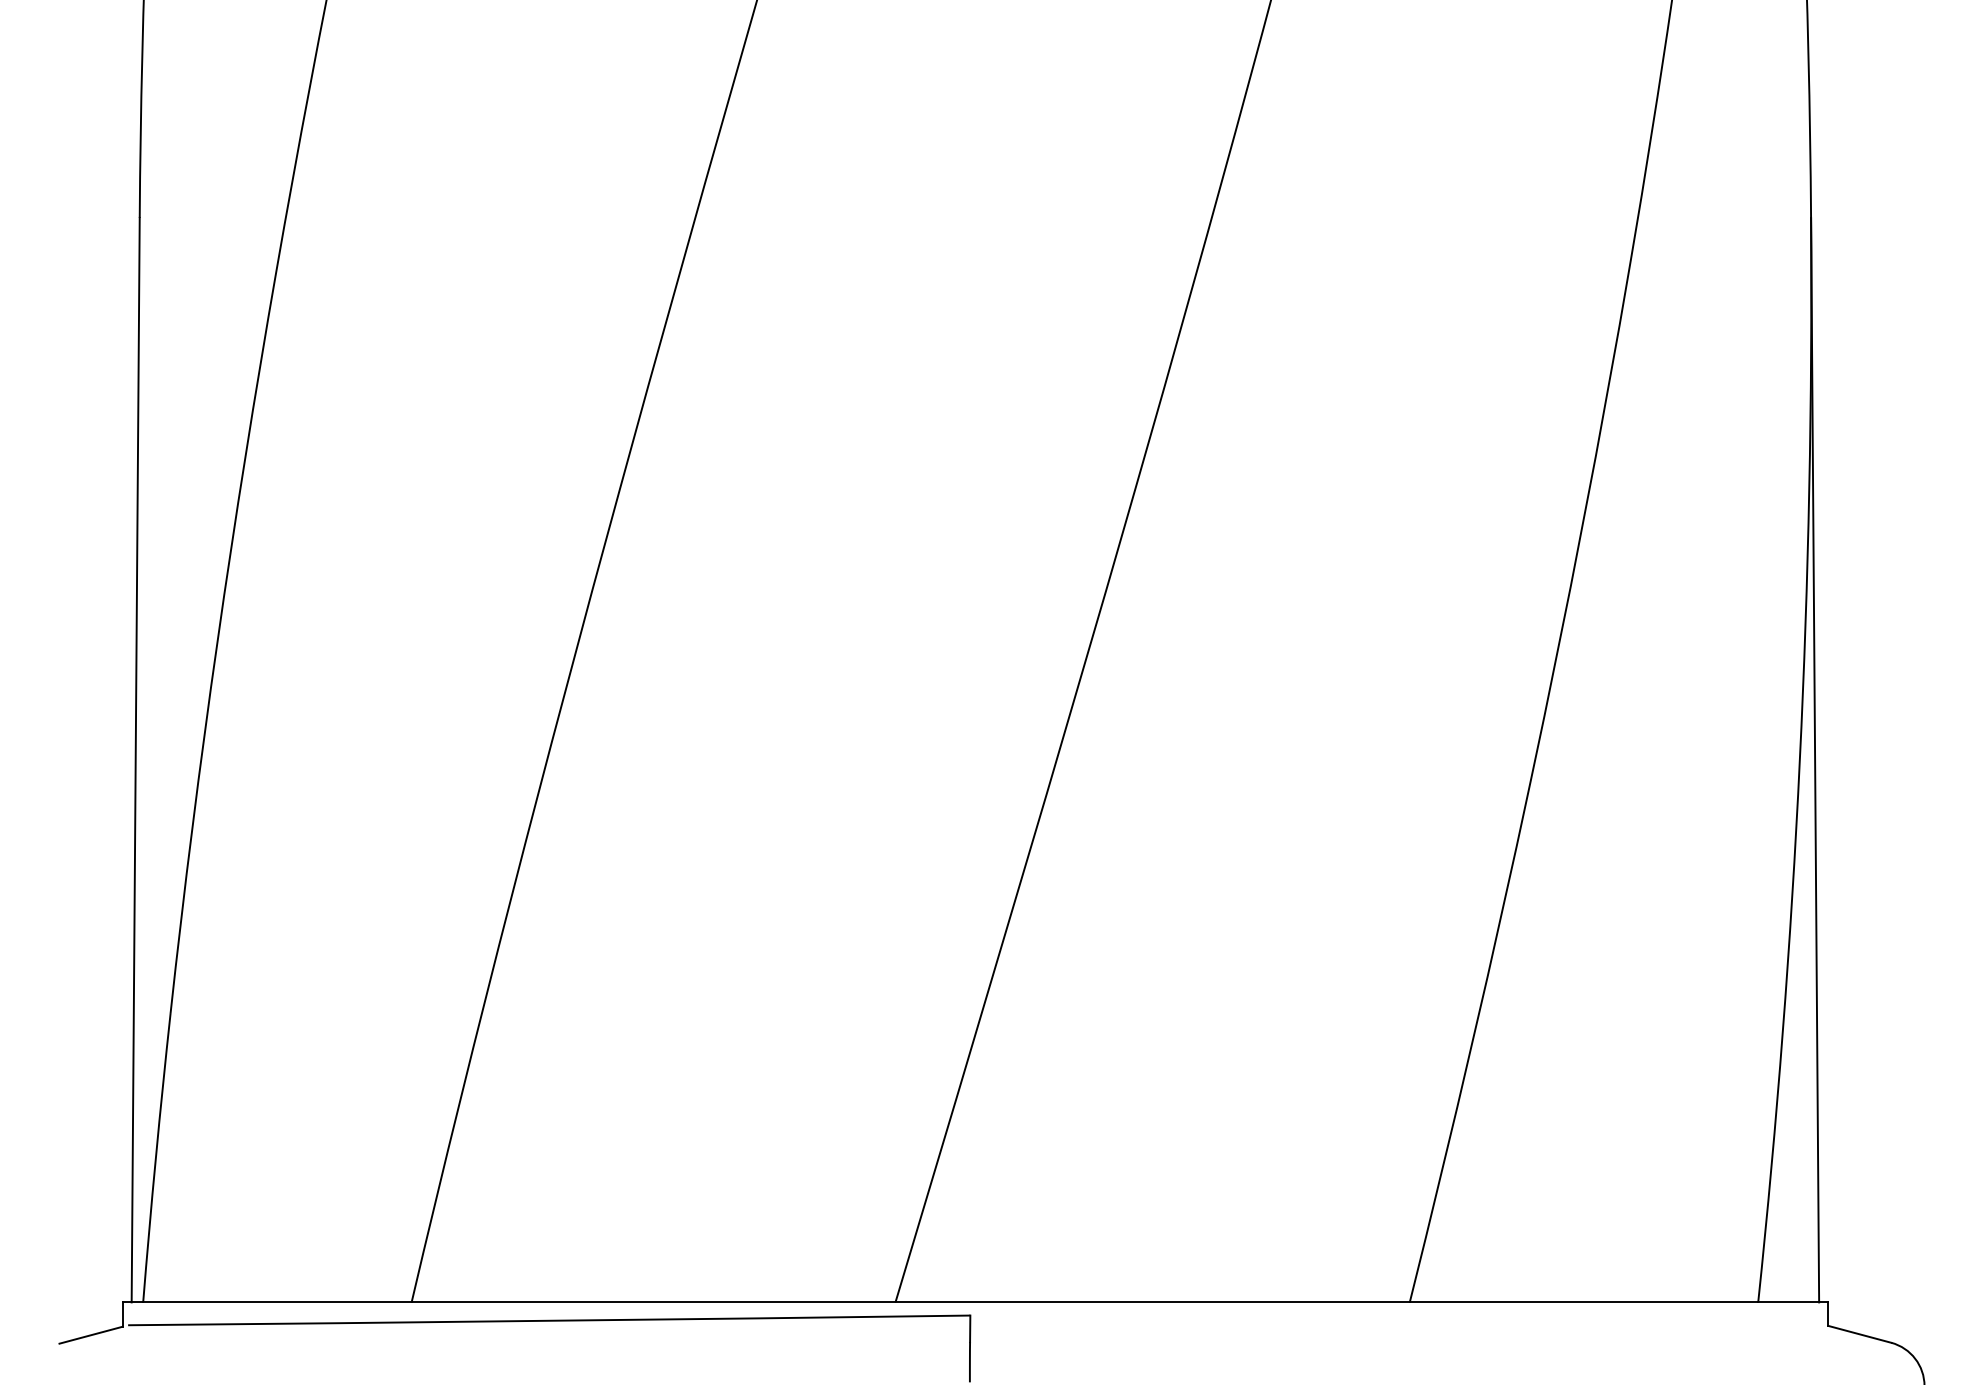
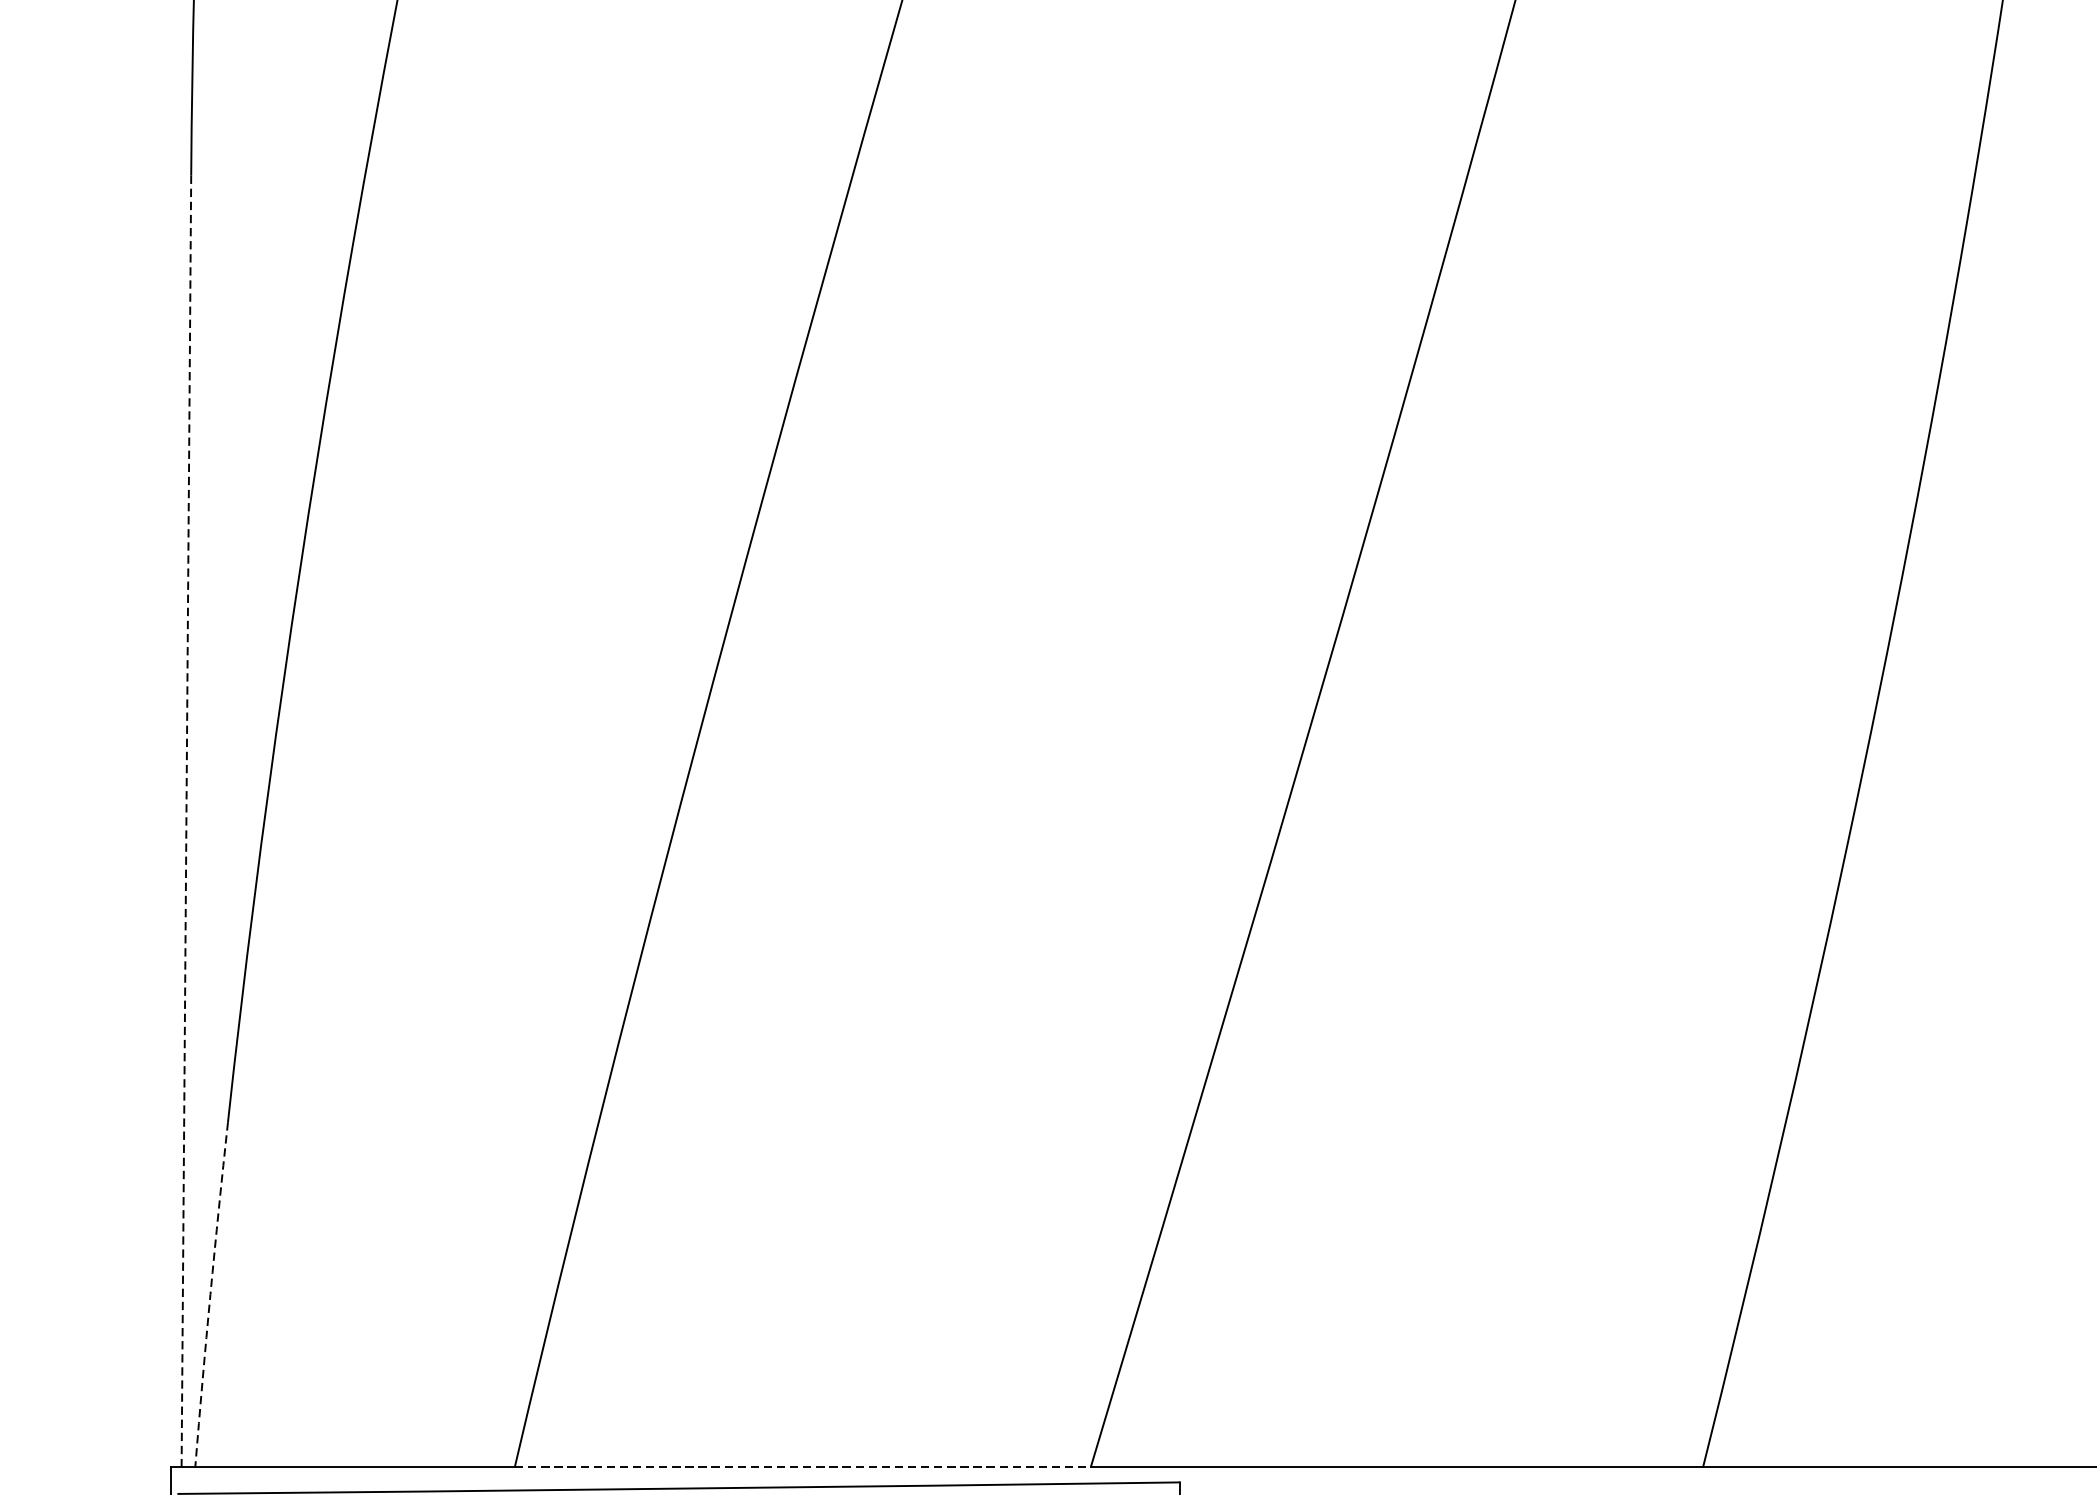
line: (135, 760) -> (186, 821), solid -> dashed
arc: (155, 1157) -> (209, 1294), solid -> dashed
line: (653, 1302) -> (802, 1466), solid -> dashed

